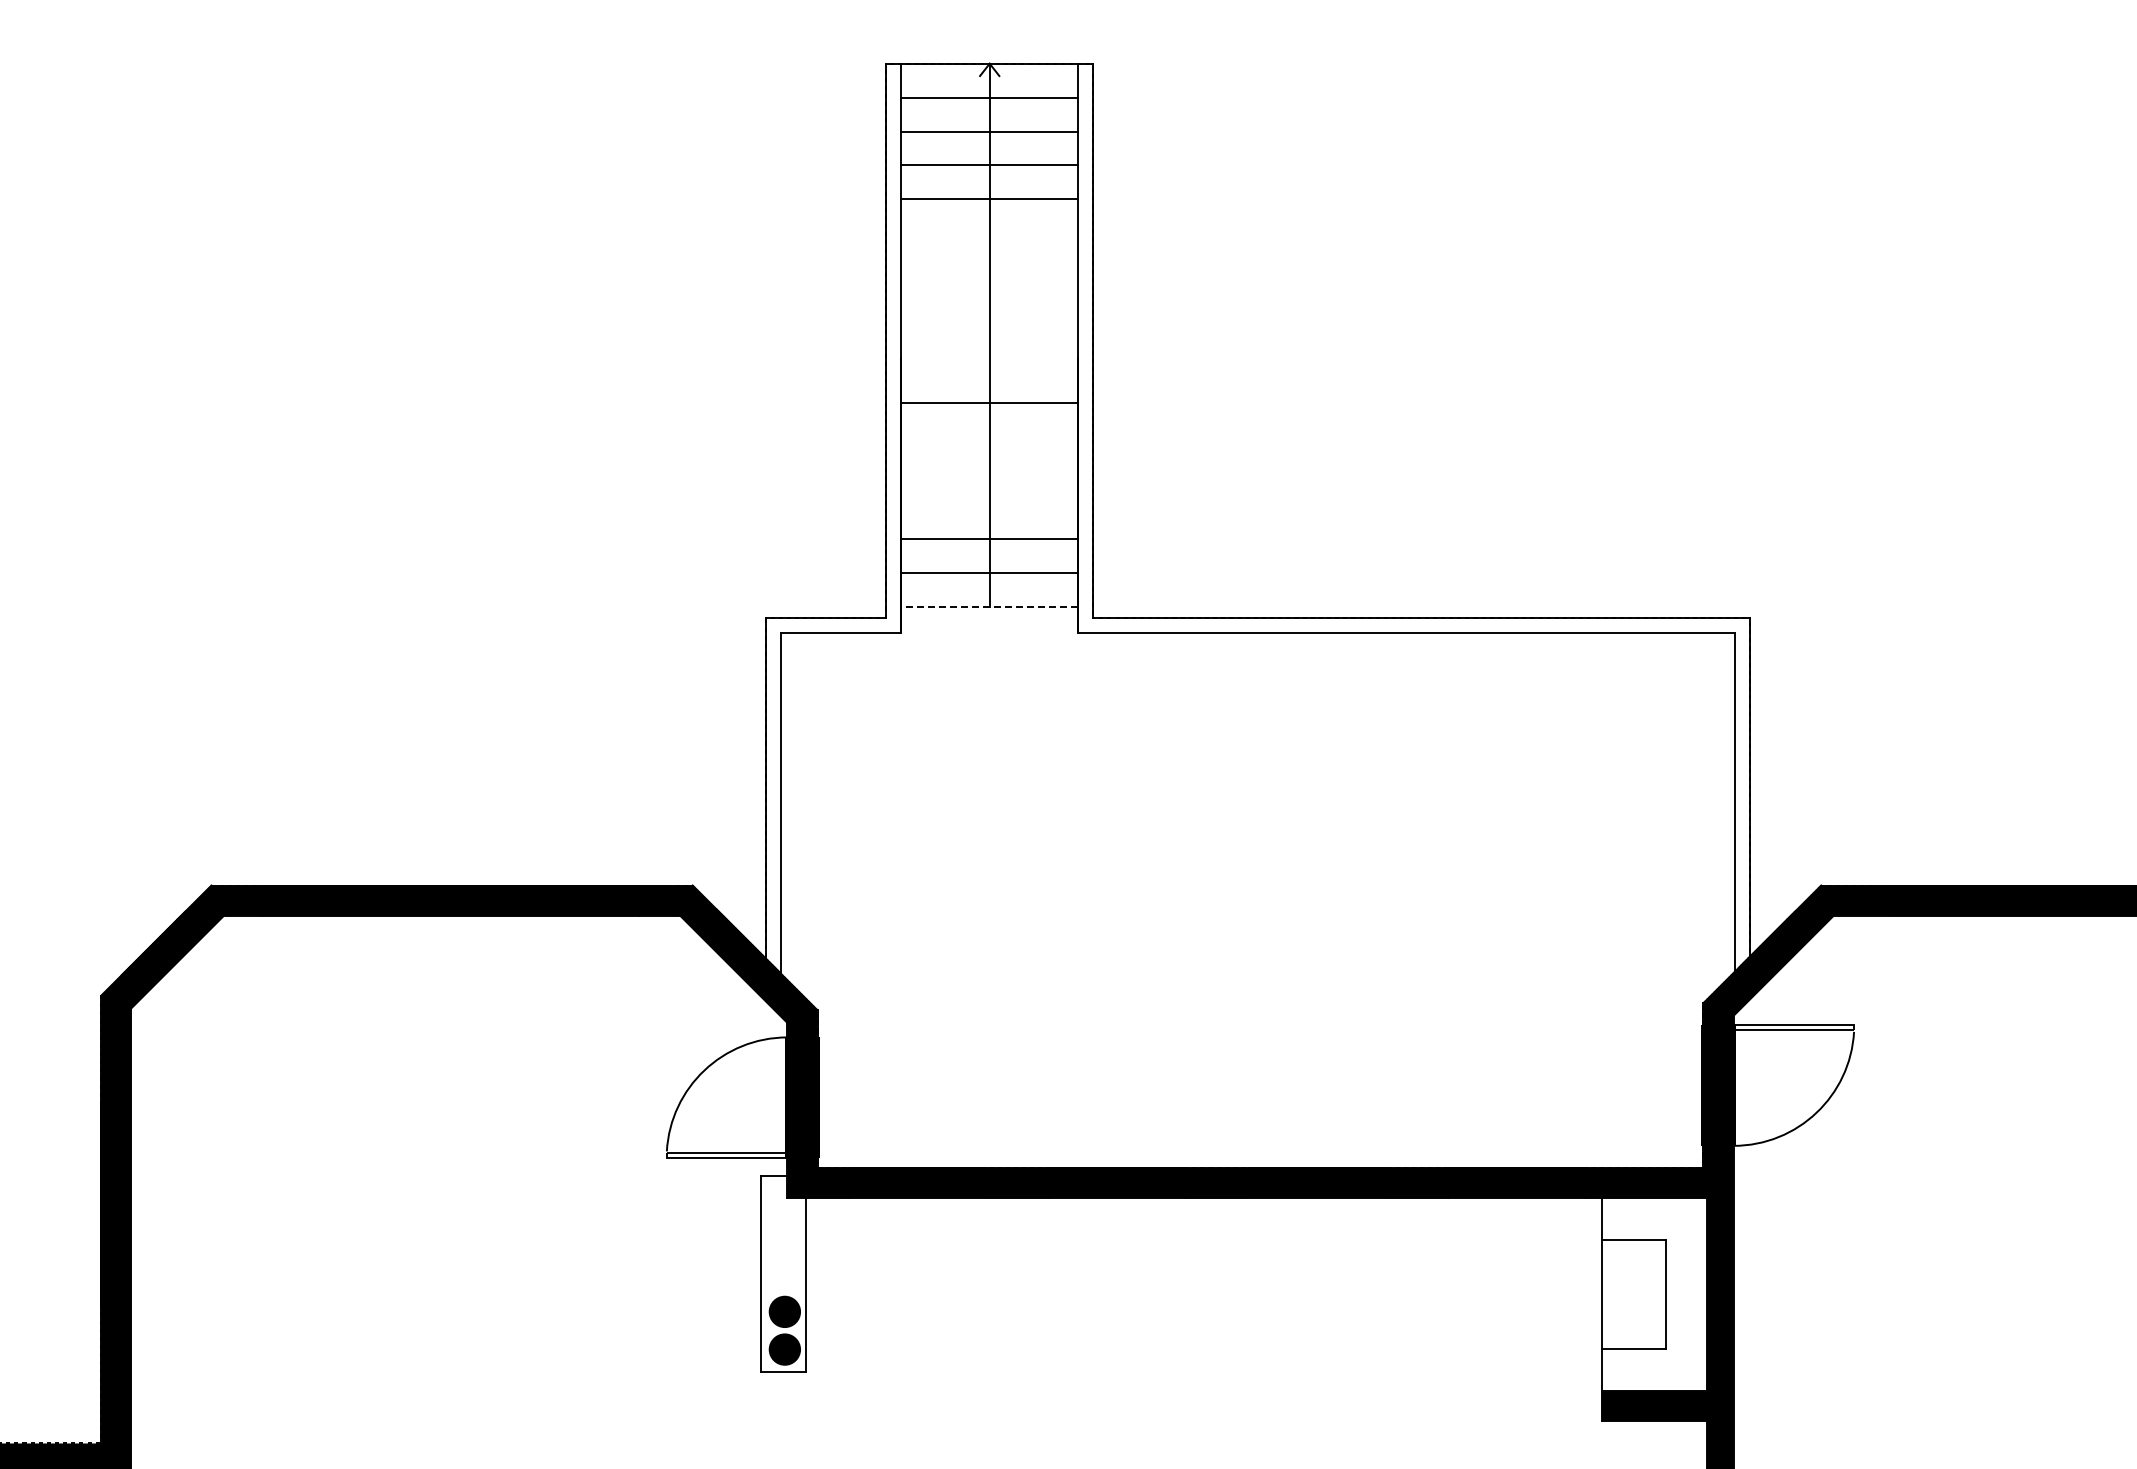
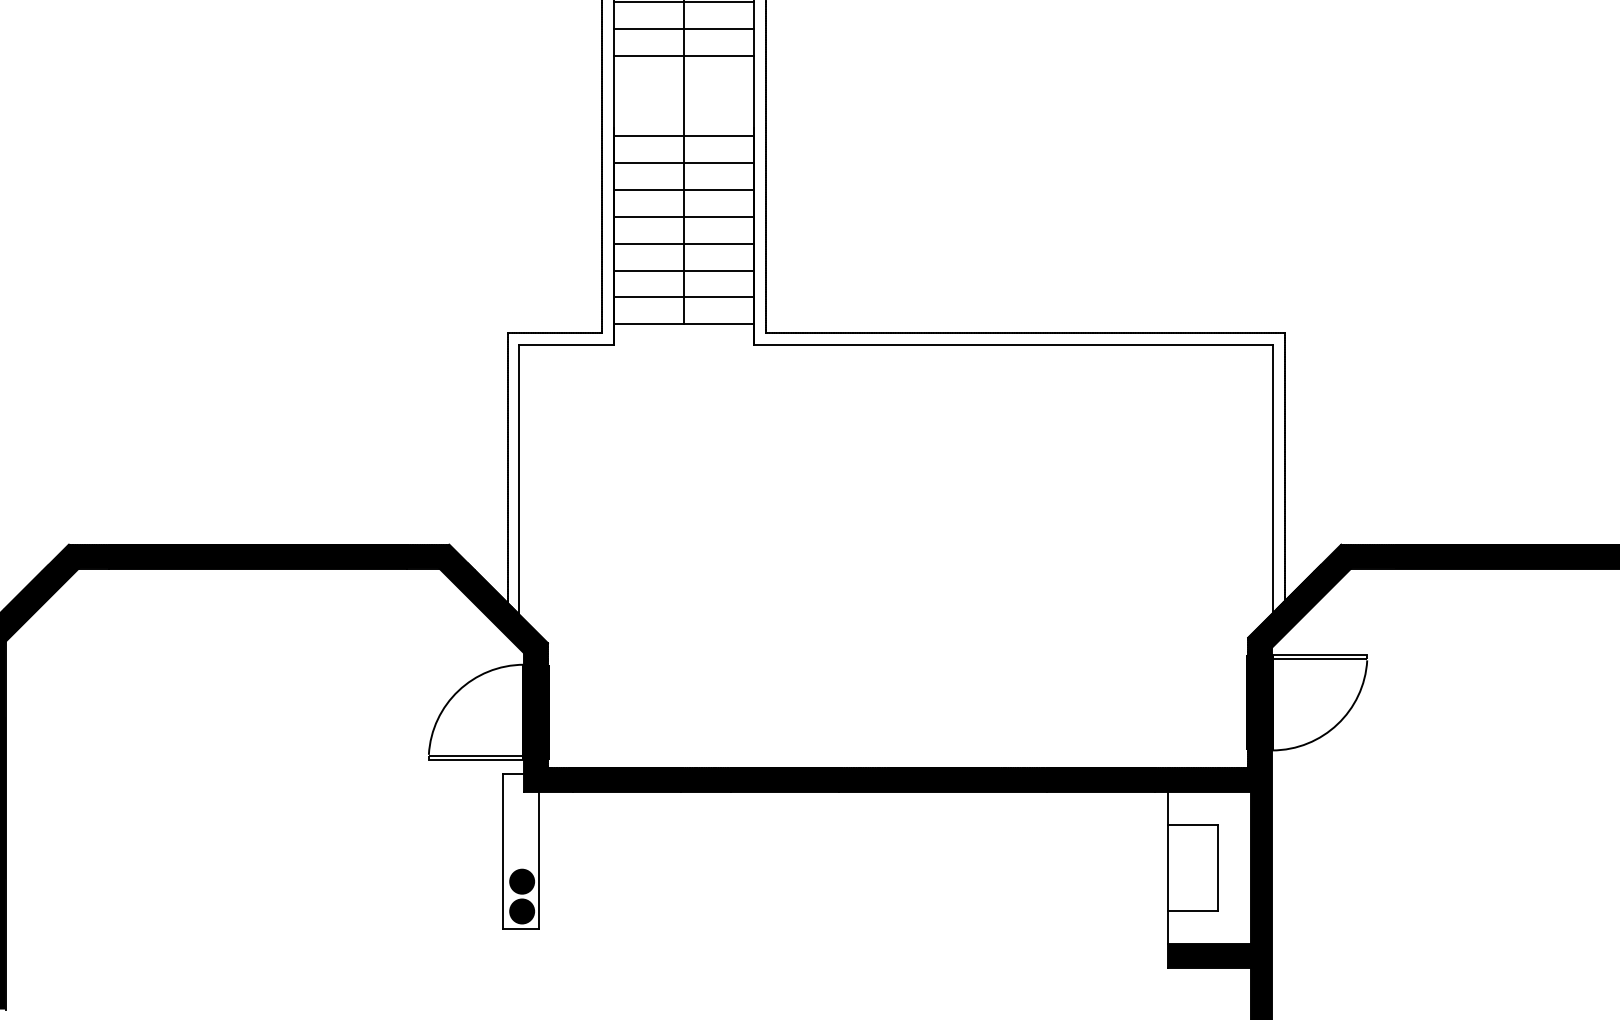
line: (989, 233) -> (683, 29), added
line: (989, 267) -> (683, 56), added
line: (989, 369) -> (683, 136), added
line: (989, 436) -> (683, 189), added
line: (989, 470) -> (683, 216), added
line: (989, 504) -> (683, 243), added
line: (989, 606) -> (683, 324), dashed -> solid

